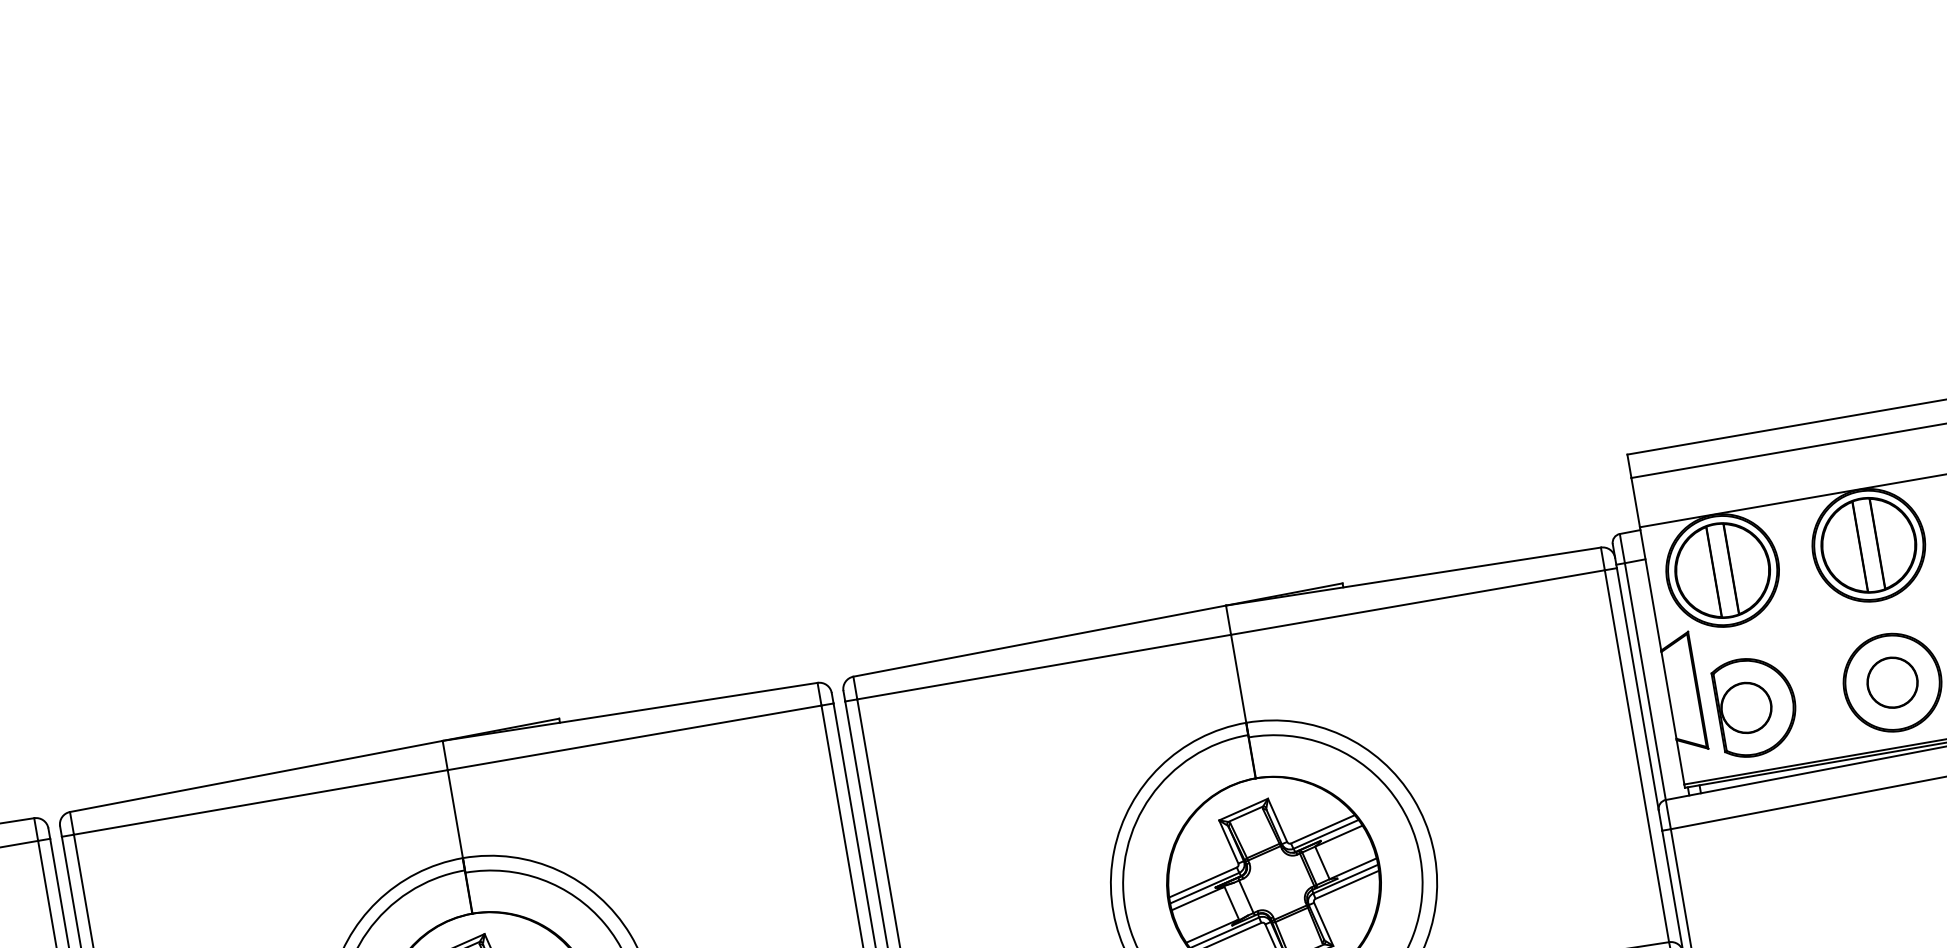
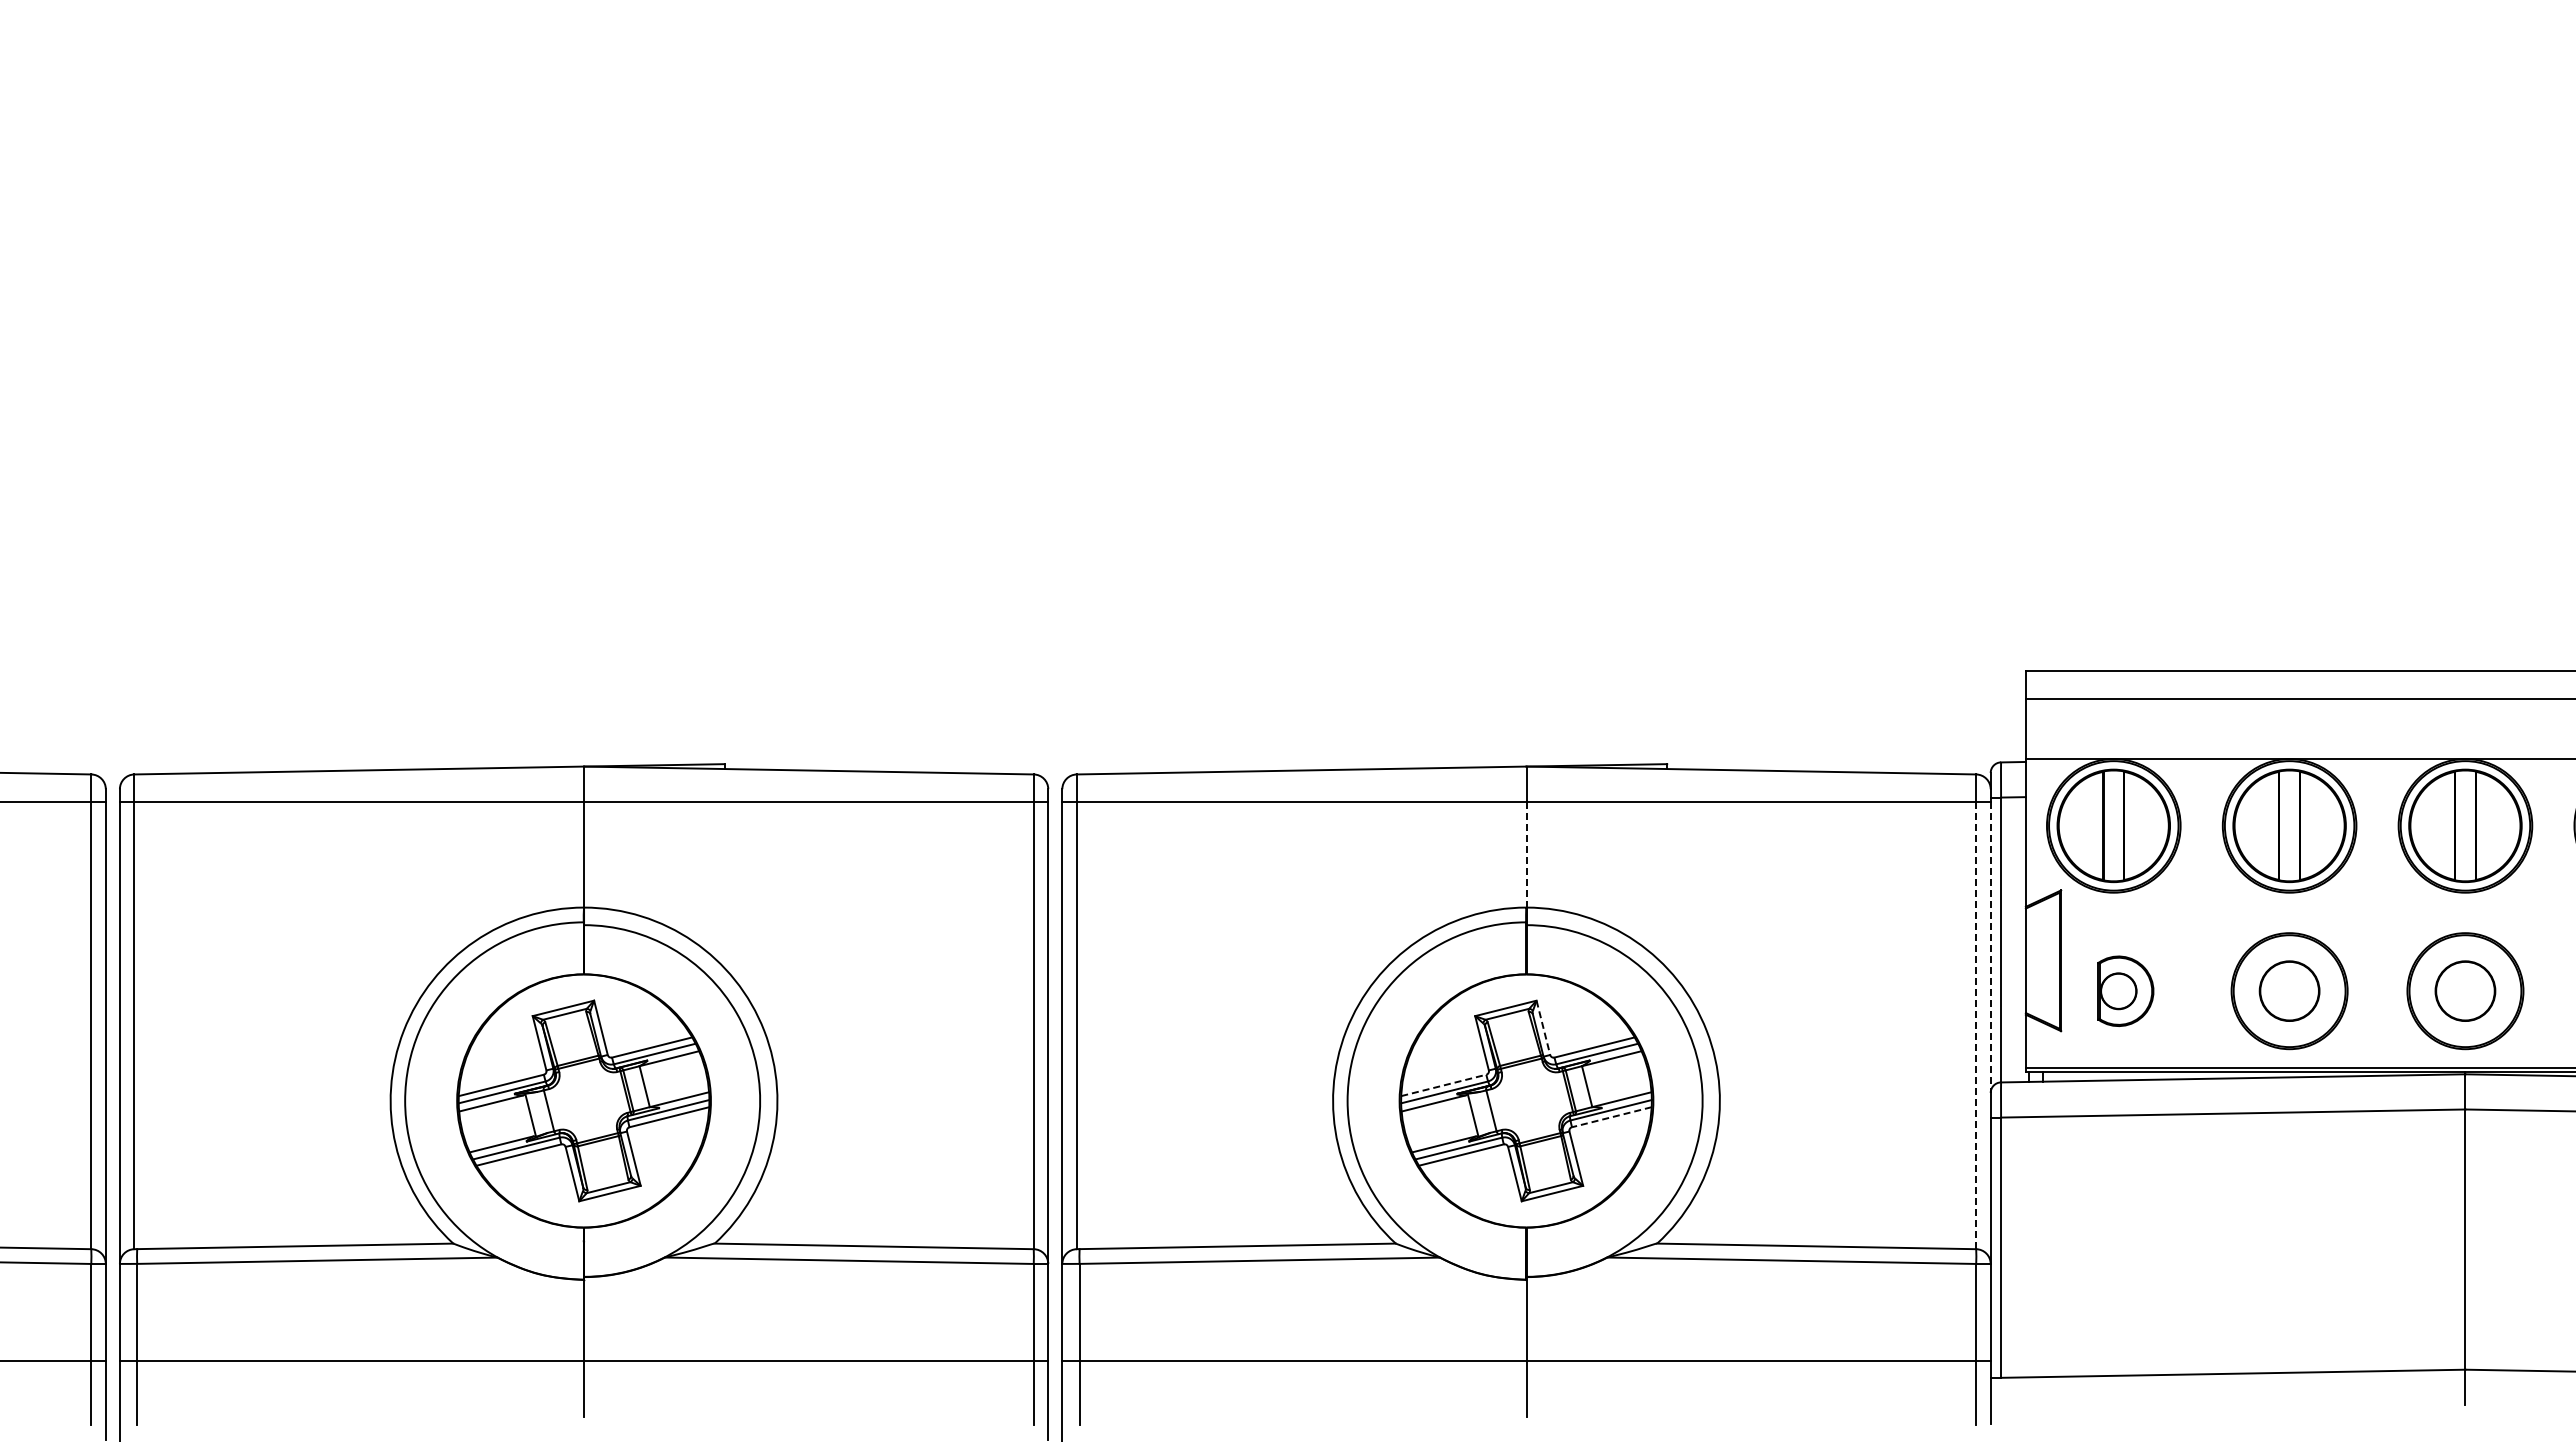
line: (1238, 678) -> (1526, 854), solid -> dashed
line: (1637, 689) -> (1990, 947), solid -> dashed
part: (1756, 706) -> (2125, 991), size x0.6
line: (1637, 756) -> (1976, 1025), solid -> dashed
line: (1277, 820) -> (1543, 1028), solid -> dashed
line: (1202, 882) -> (1443, 1085), solid -> dashed
line: (1347, 885) -> (1611, 1117), solid -> dashed

